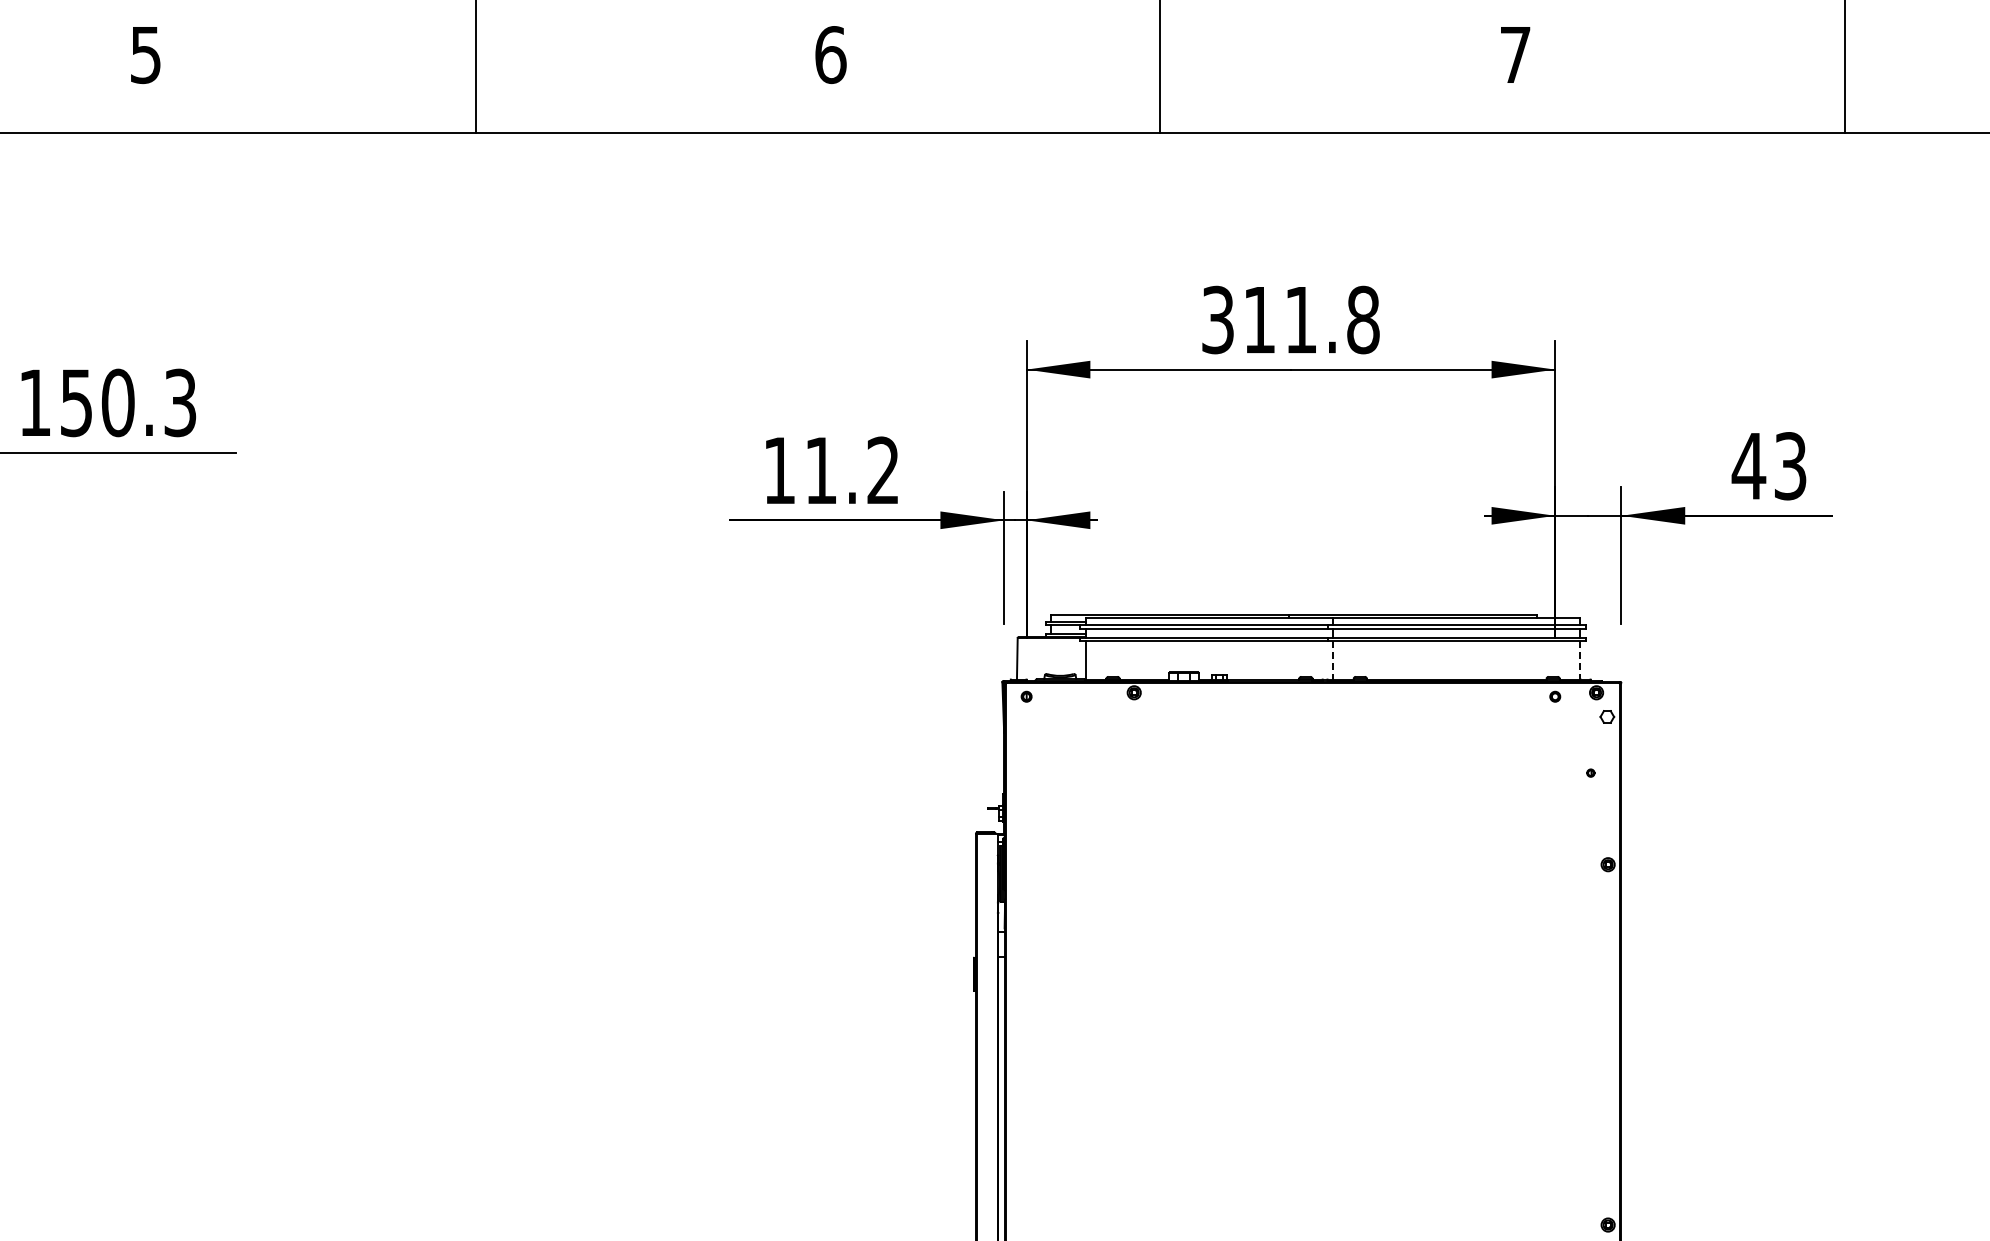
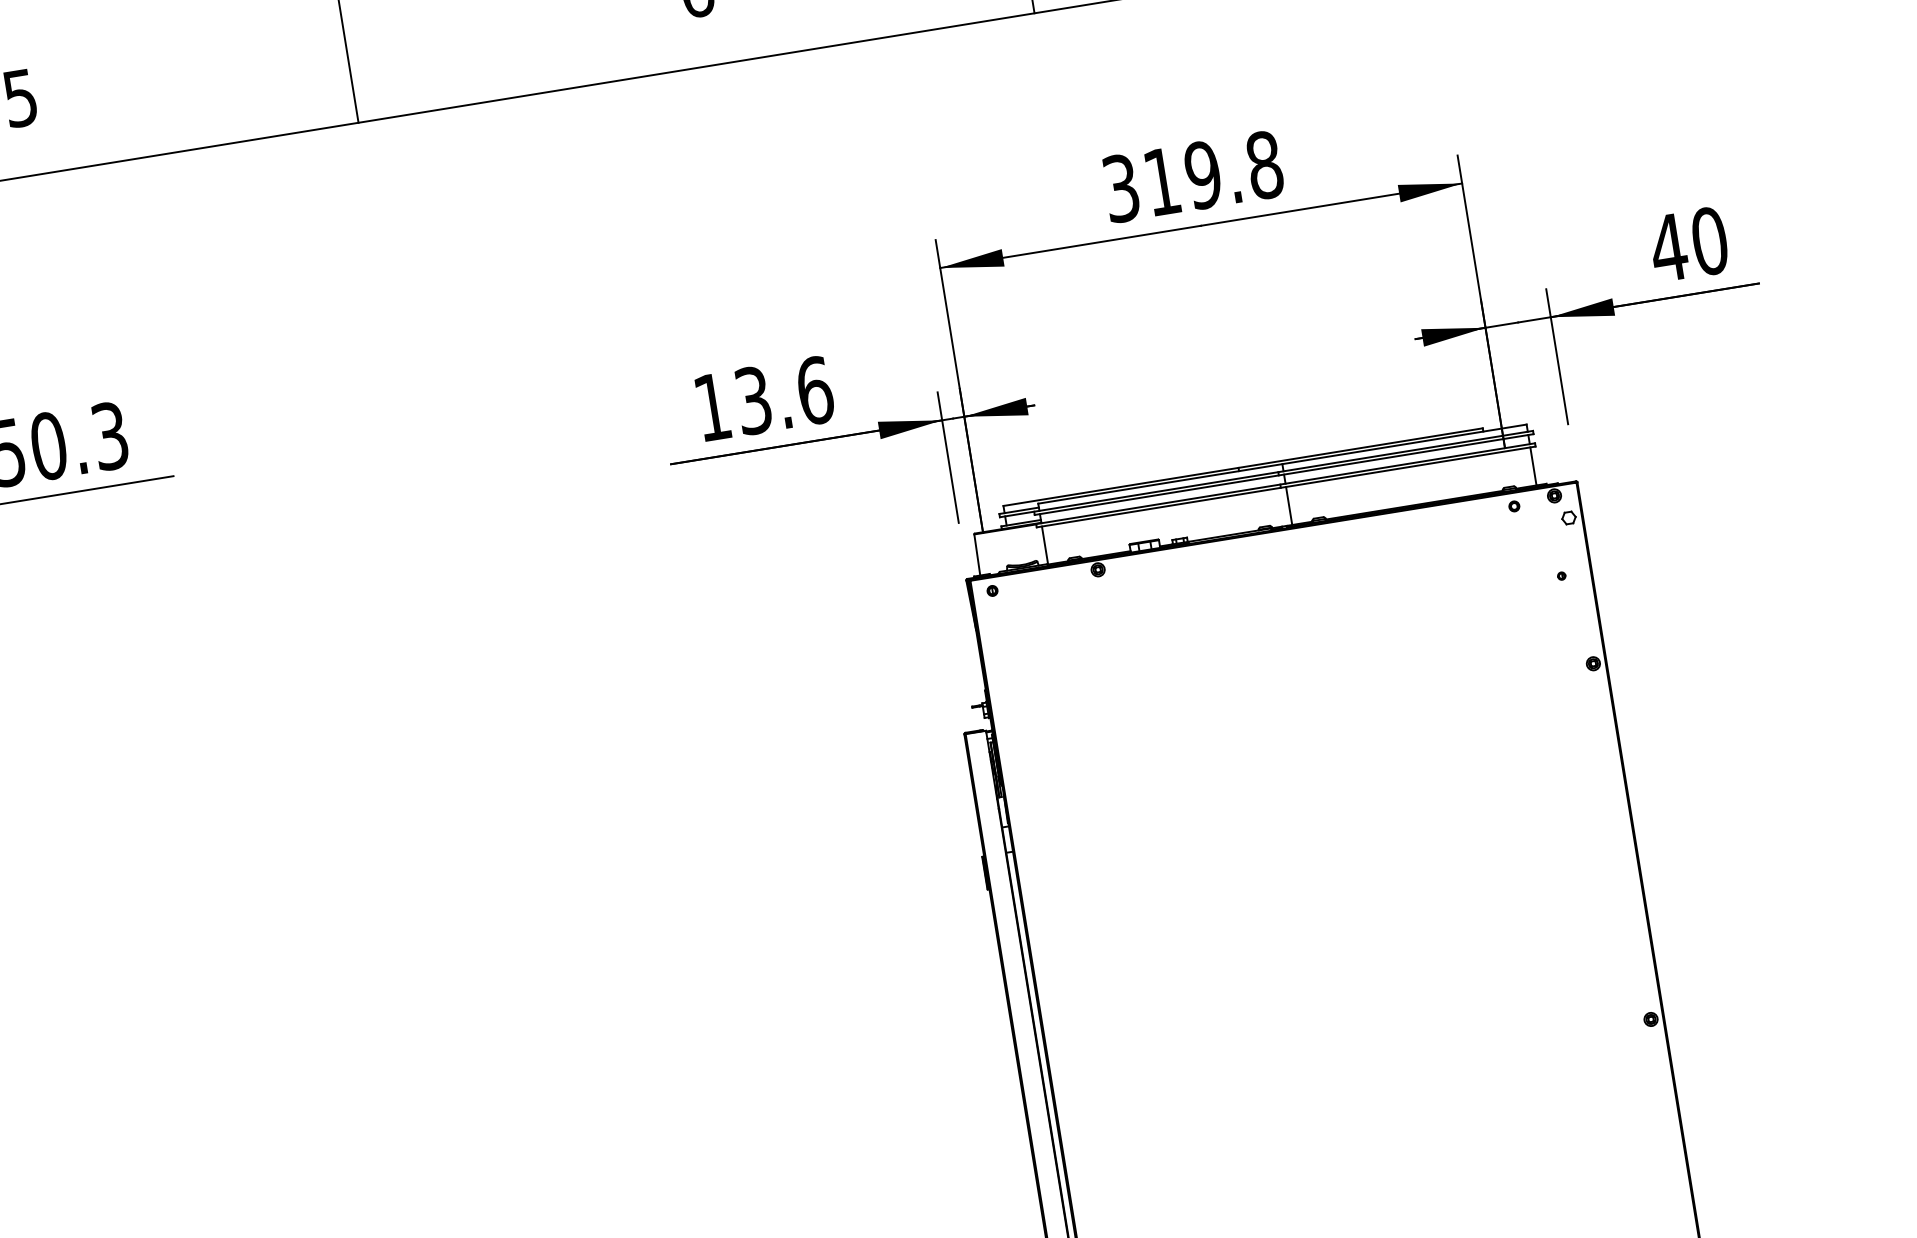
text: (1300, 319) -> (1202, 174), 311.8 -> 319.8
text: (1790, 466) -> (1709, 241), 43 -> 40
text: (852, 470) -> (784, 395), 11.2 -> 13.6
line: (1333, 660) -> (1289, 506), dashed -> solid
line: (1580, 660) -> (1533, 466), dashed -> solid

